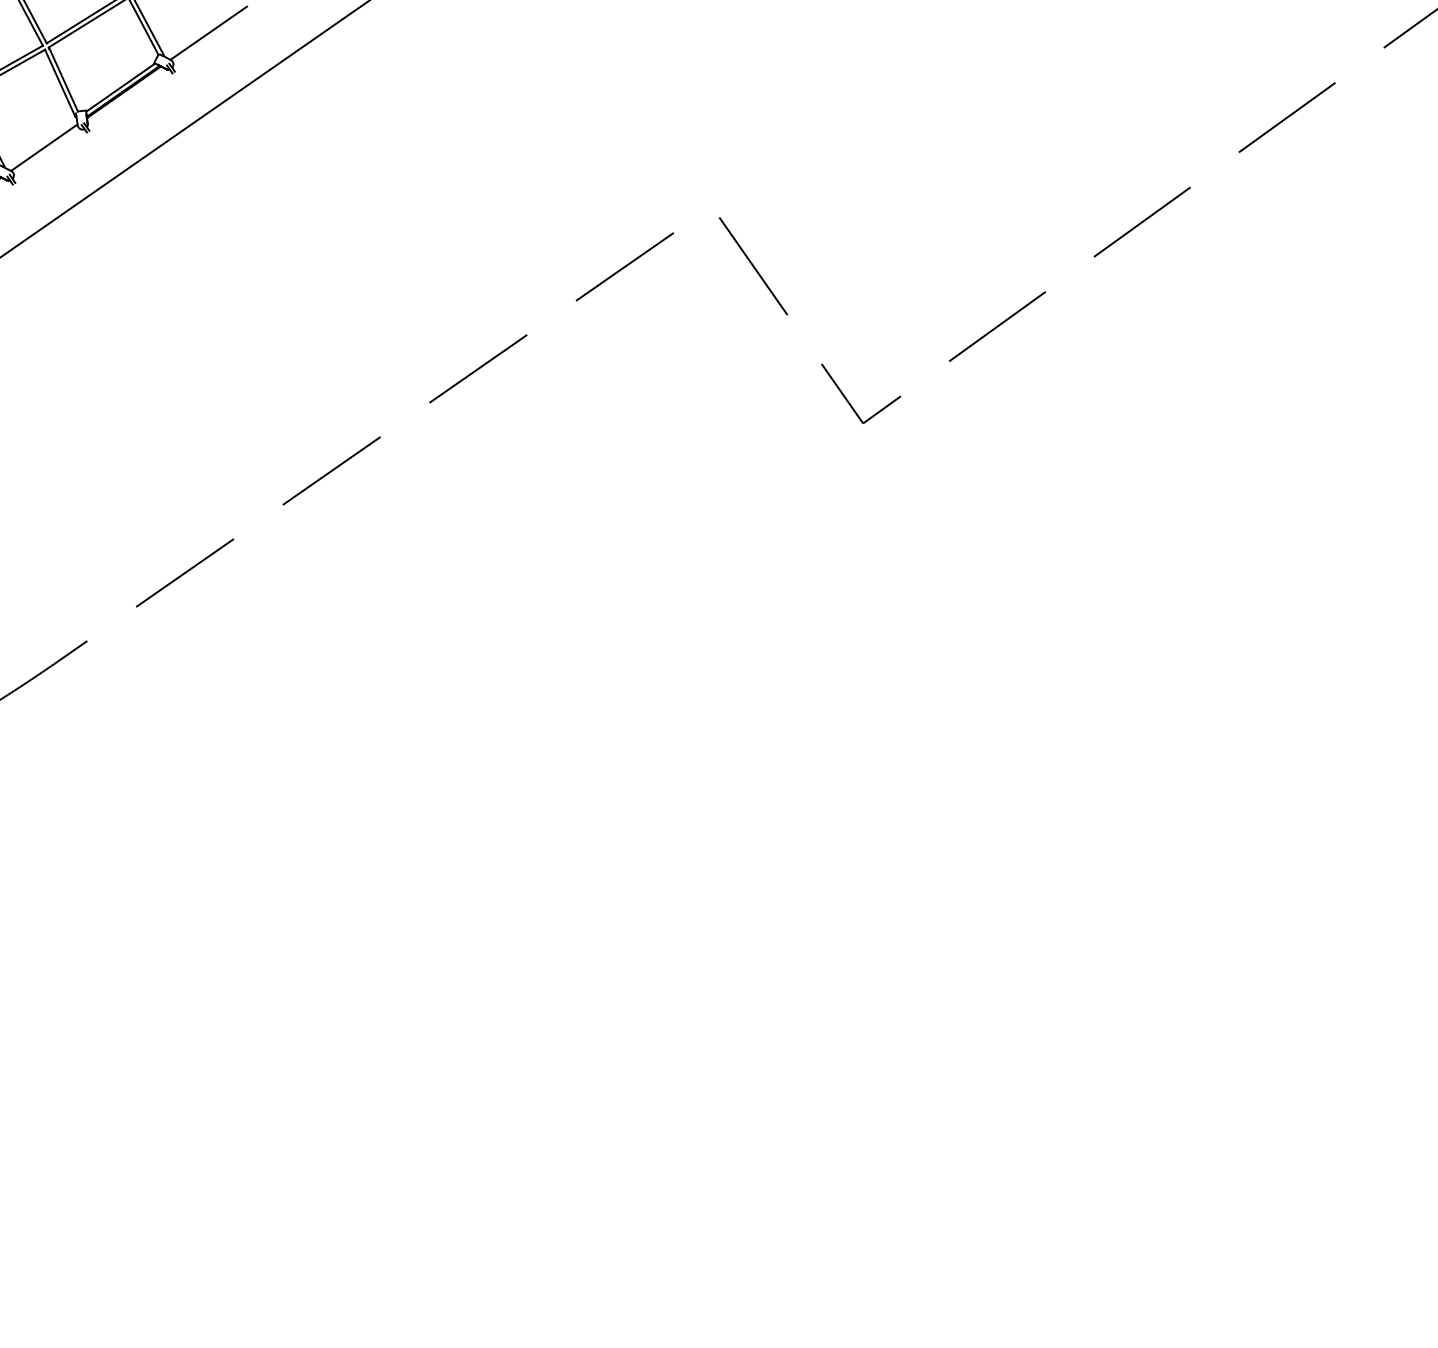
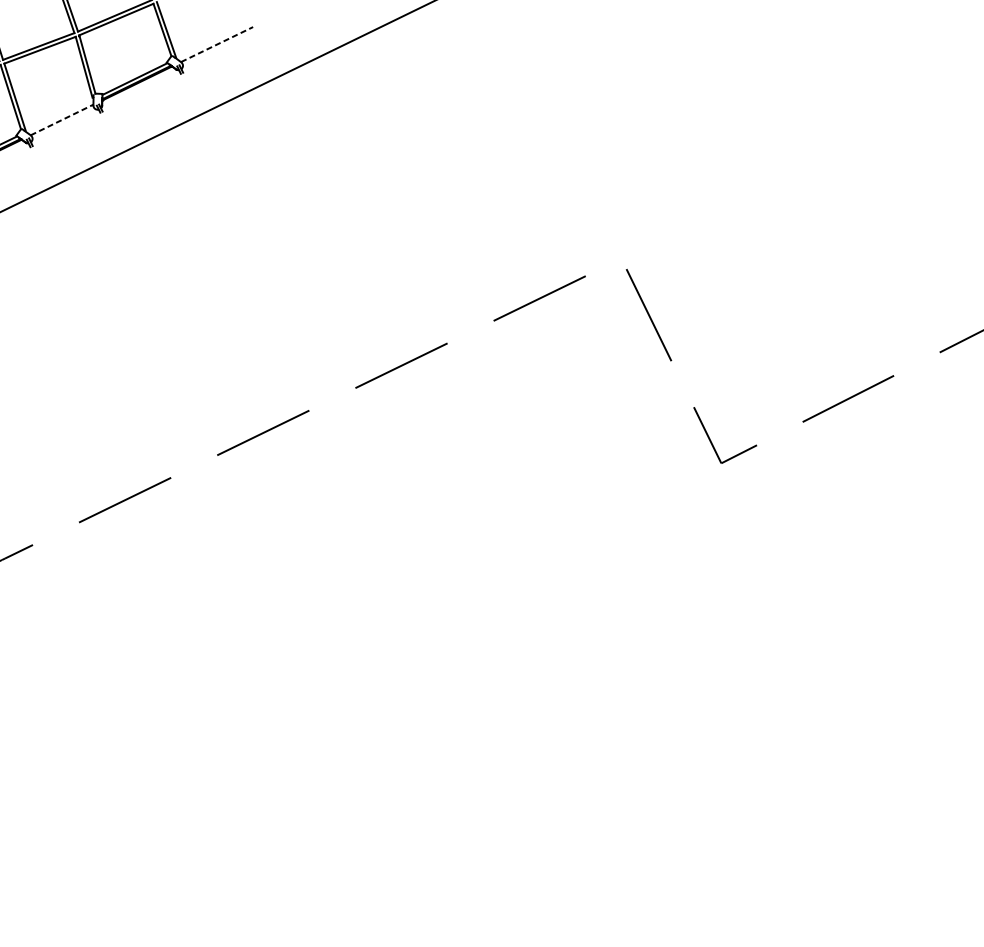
line: (208, 33) -> (216, 44), solid -> dashed
line: (44, 147) -> (62, 119), solid -> dashed

